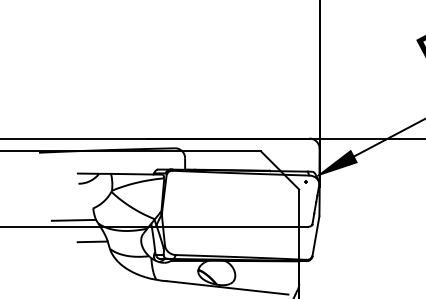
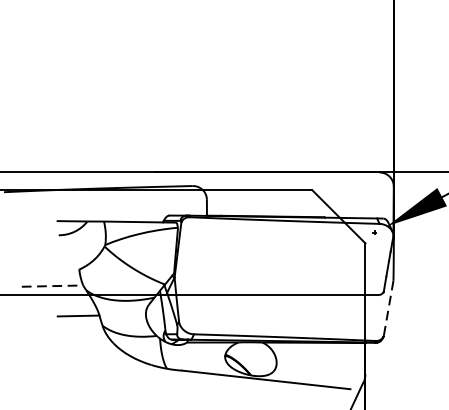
line: (74, 220) -> (53, 286), solid -> dashed
line: (315, 236) -> (388, 308), solid -> dashed

